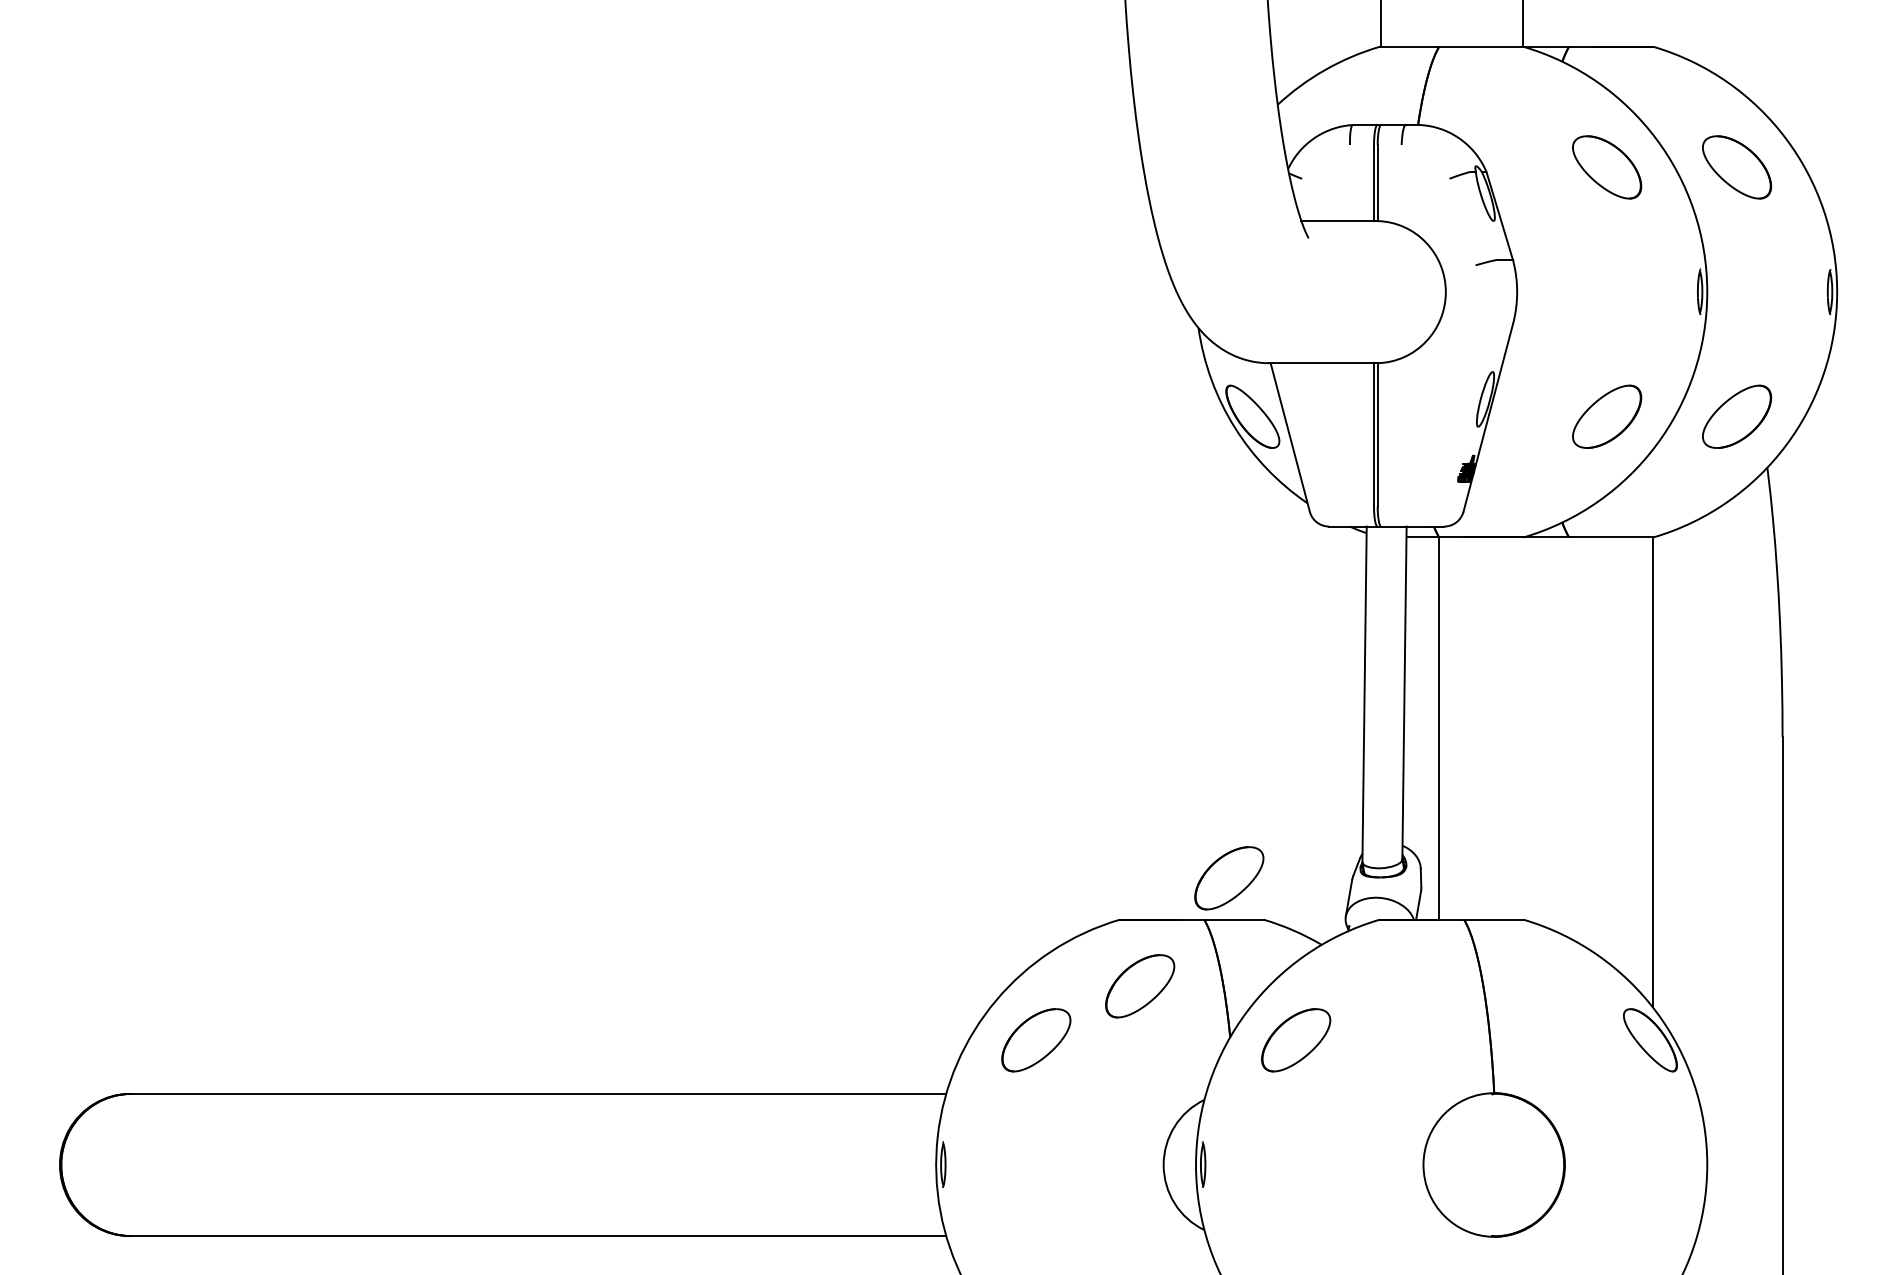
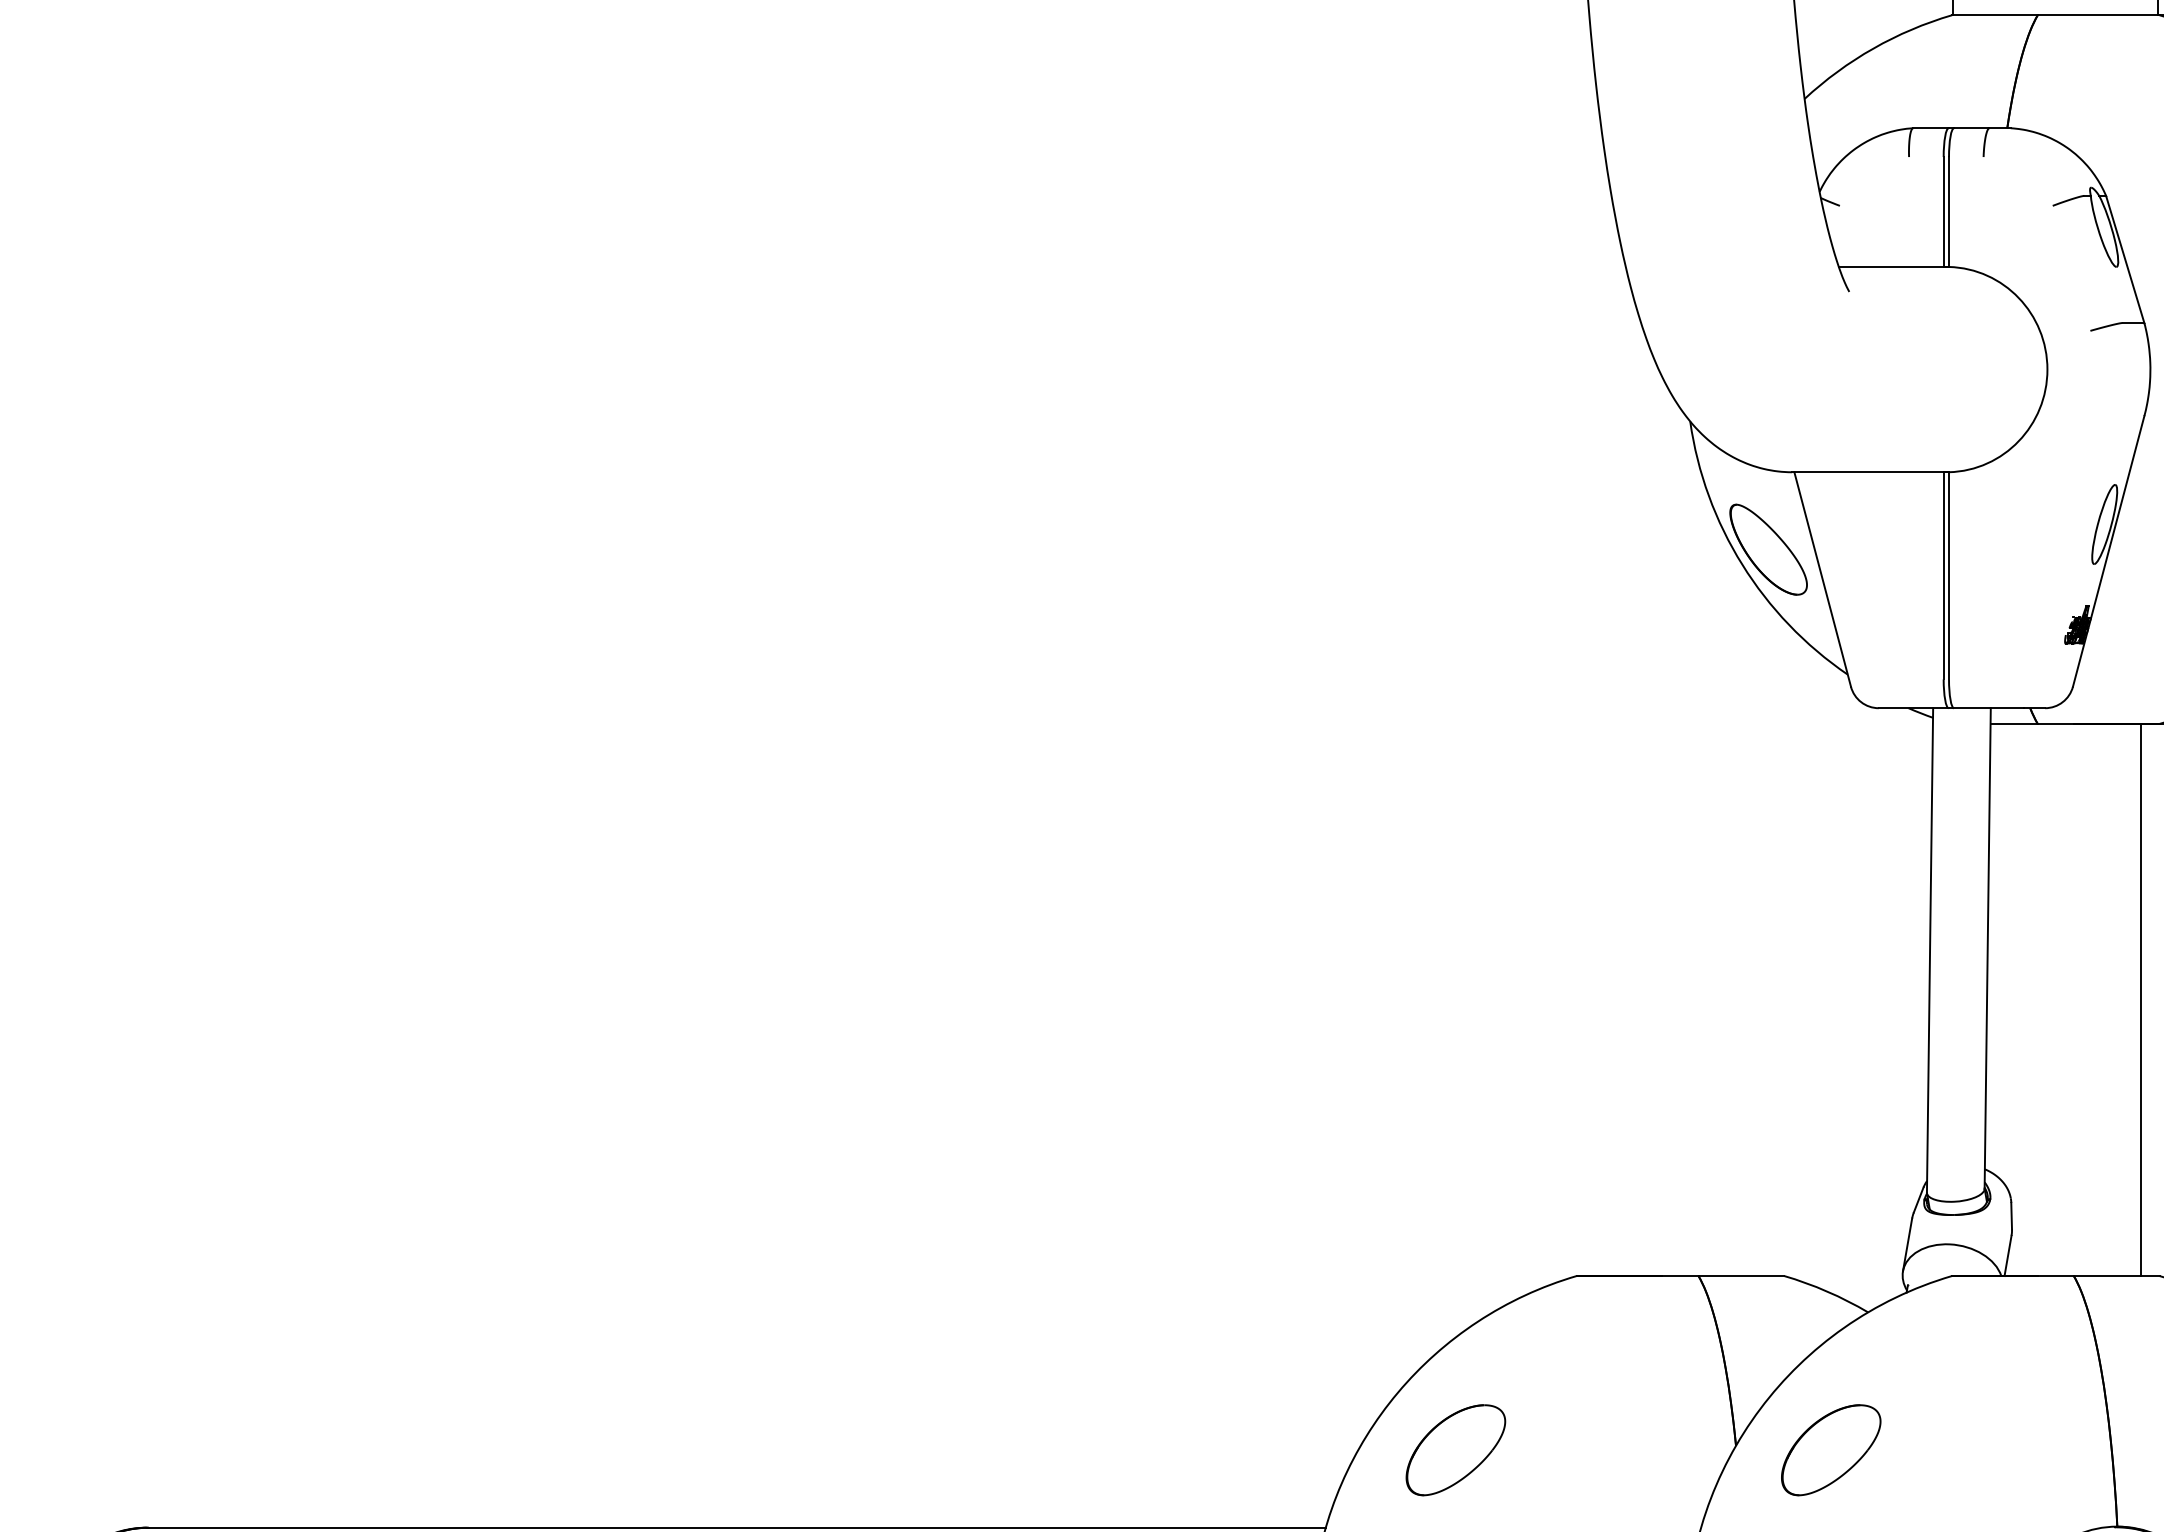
line: (1439, 728) -> (2140, 999), moved
part: (1229, 878) -> (1734, 1216), removed
part: (1140, 986) -> (1606, 1372), removed

